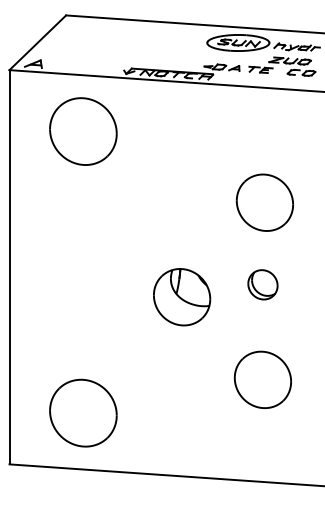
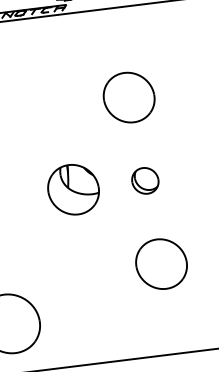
part: (264, 202) -> (128, 97), moved
part: (182, 297) -> (73, 189), moved

